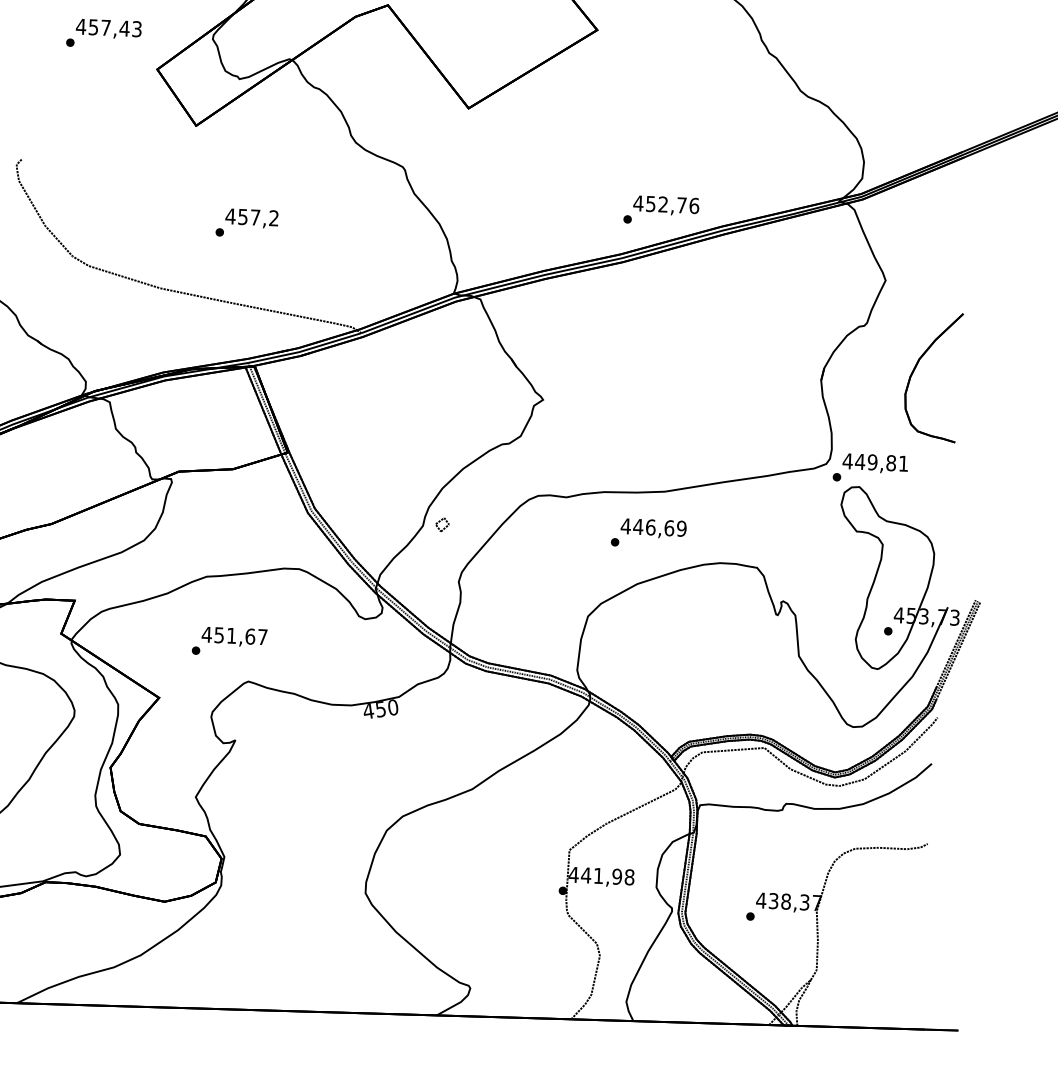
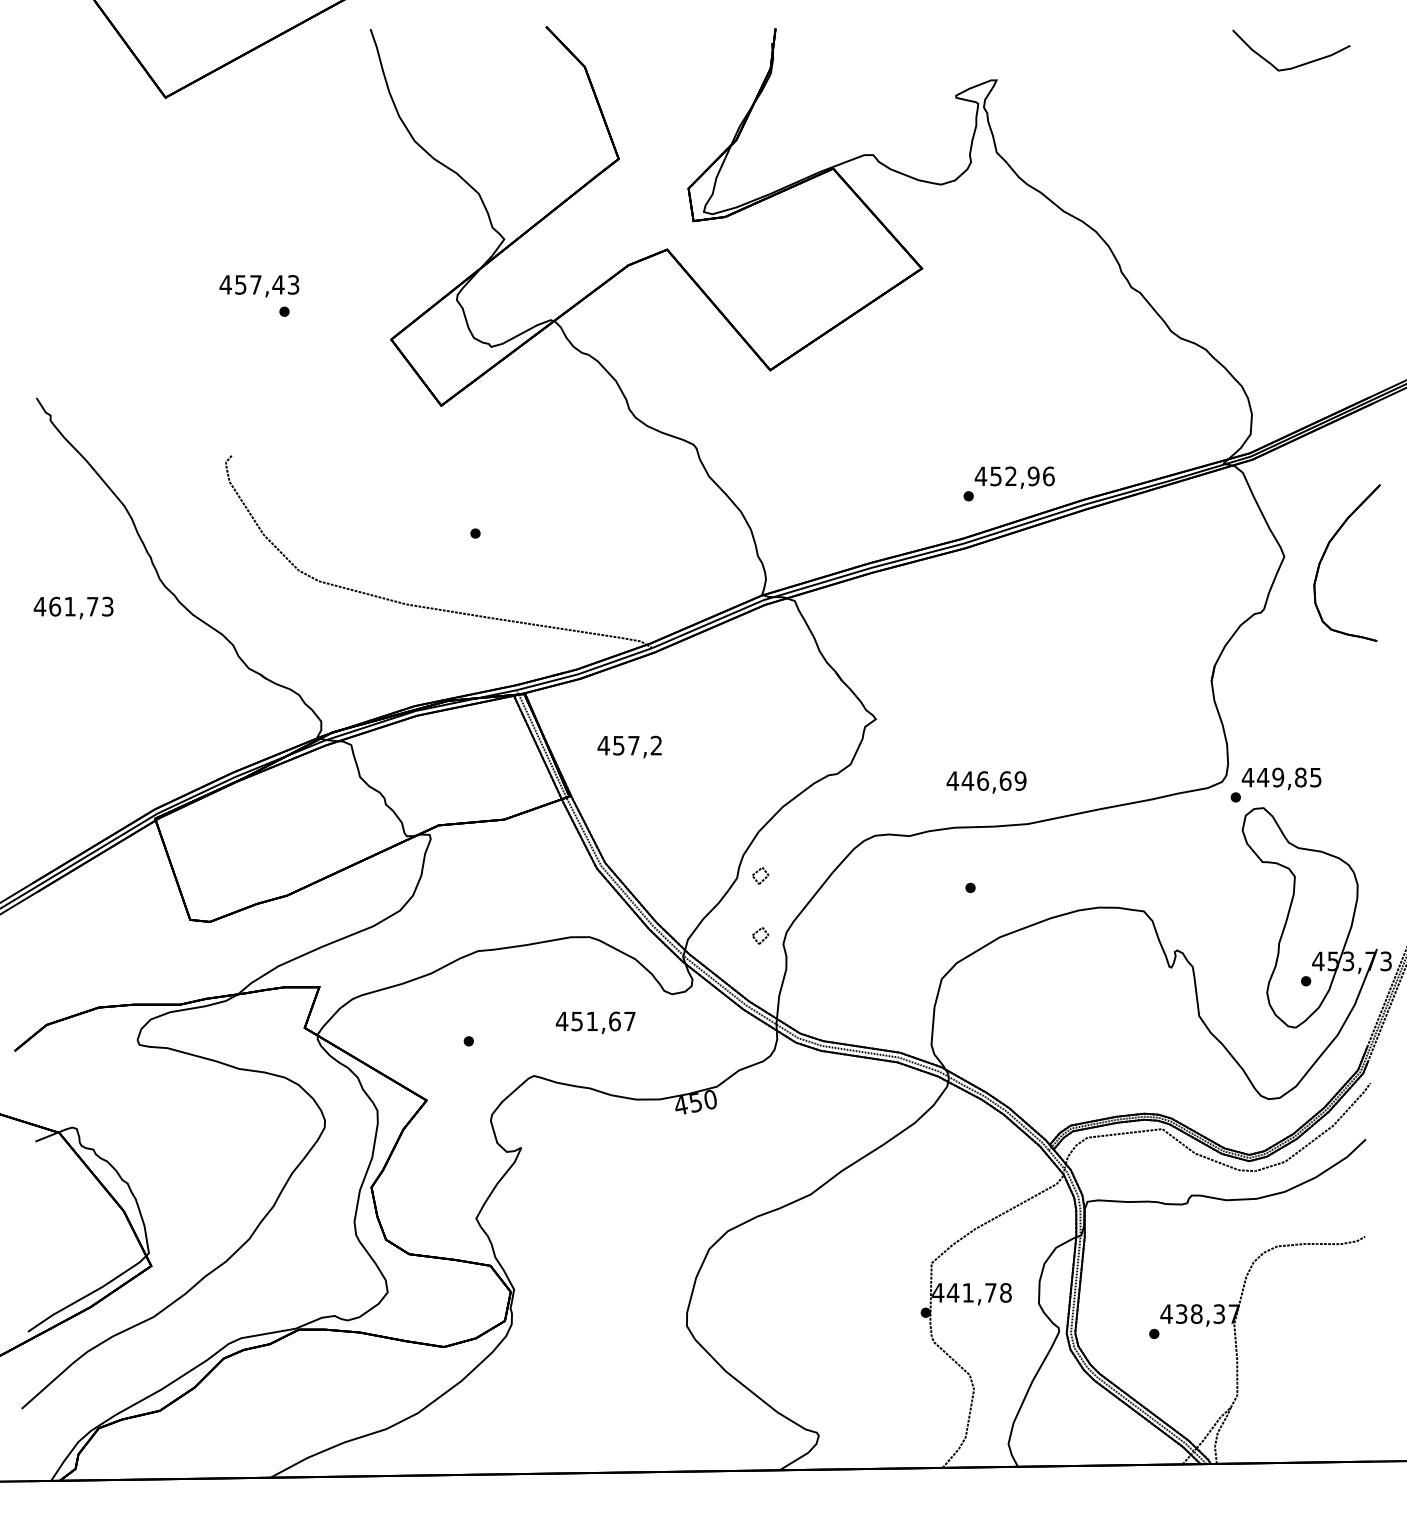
text: (108, 29) -> (259, 286), moved
text: (681, 205) -> (1033, 476), 452,76 -> 452,96
text: (251, 218) -> (629, 746), moved
part: (916, 366) -> (1326, 551), moved
text: (903, 463) -> (1315, 777), 449,81 -> 449,85
text: (653, 528) -> (986, 782), moved
part: (440, 573) -> (760, 935), added
text: (234, 636) -> (595, 1022), moved
text: (616, 876) -> (990, 1292), 441,98 -> 441,78

